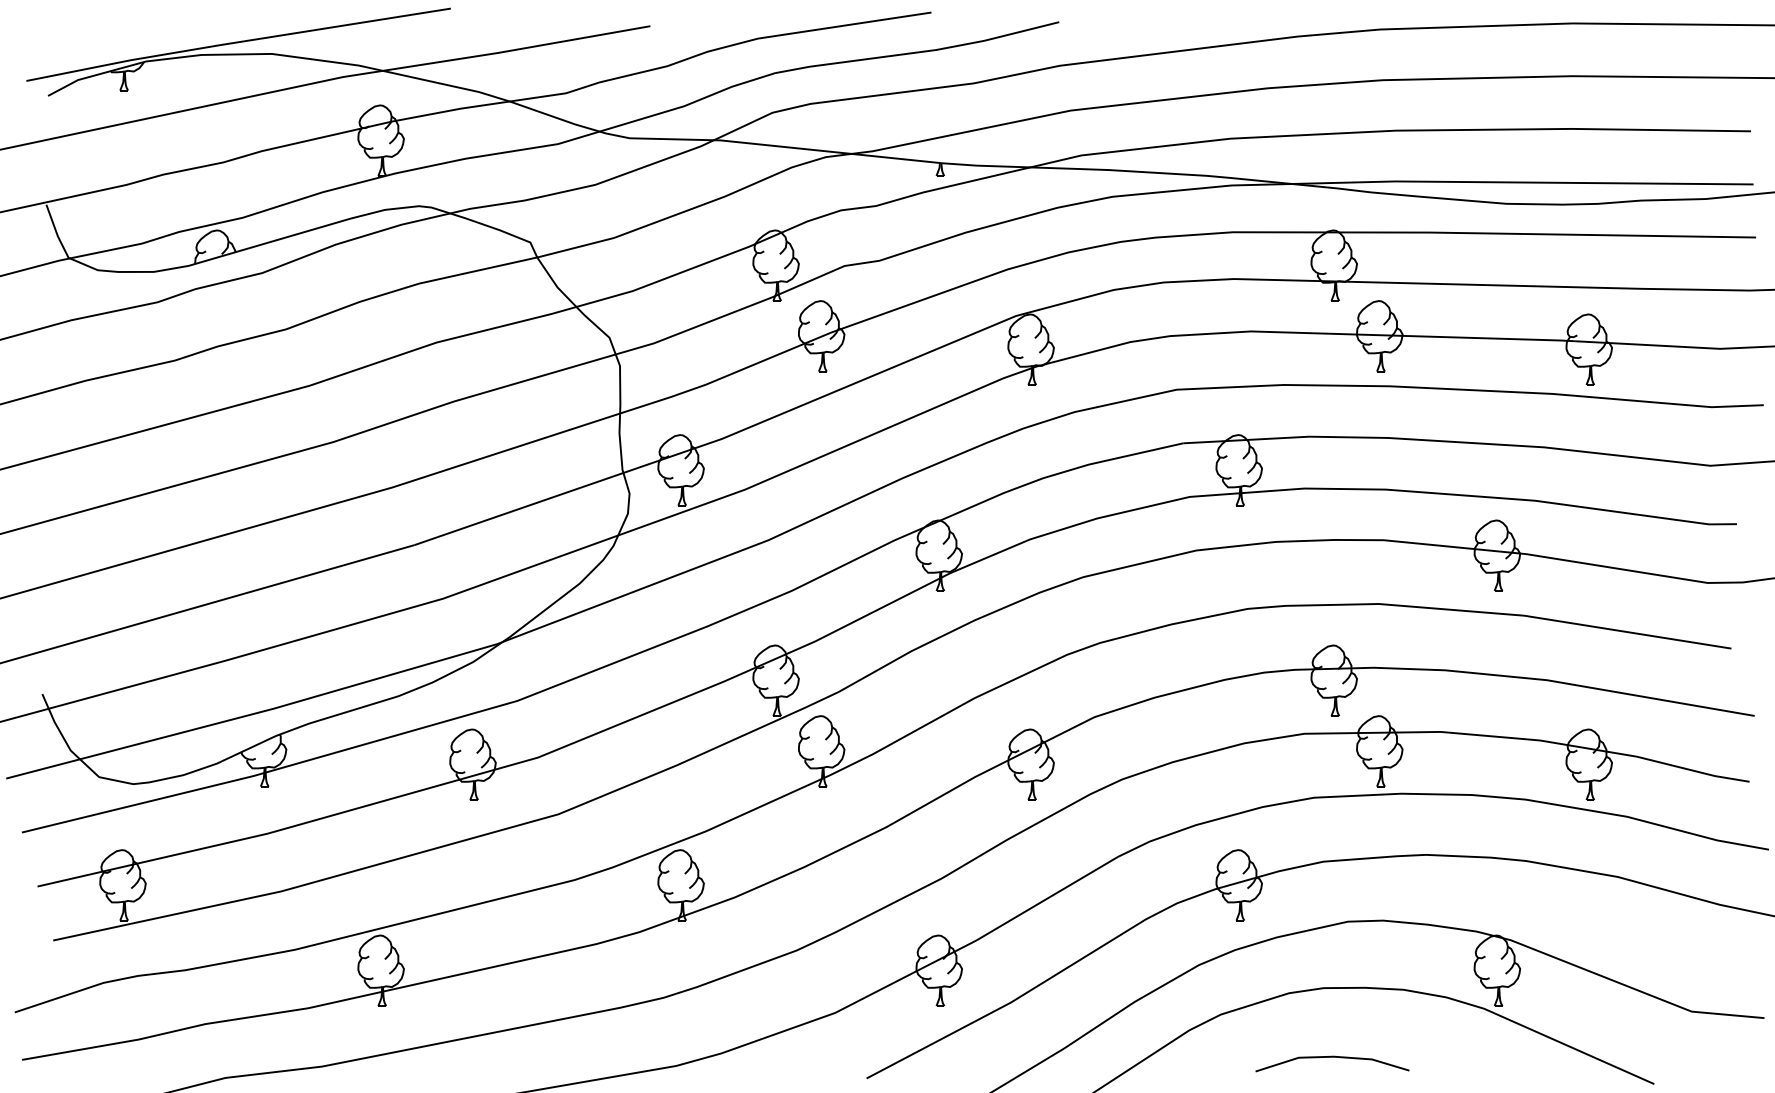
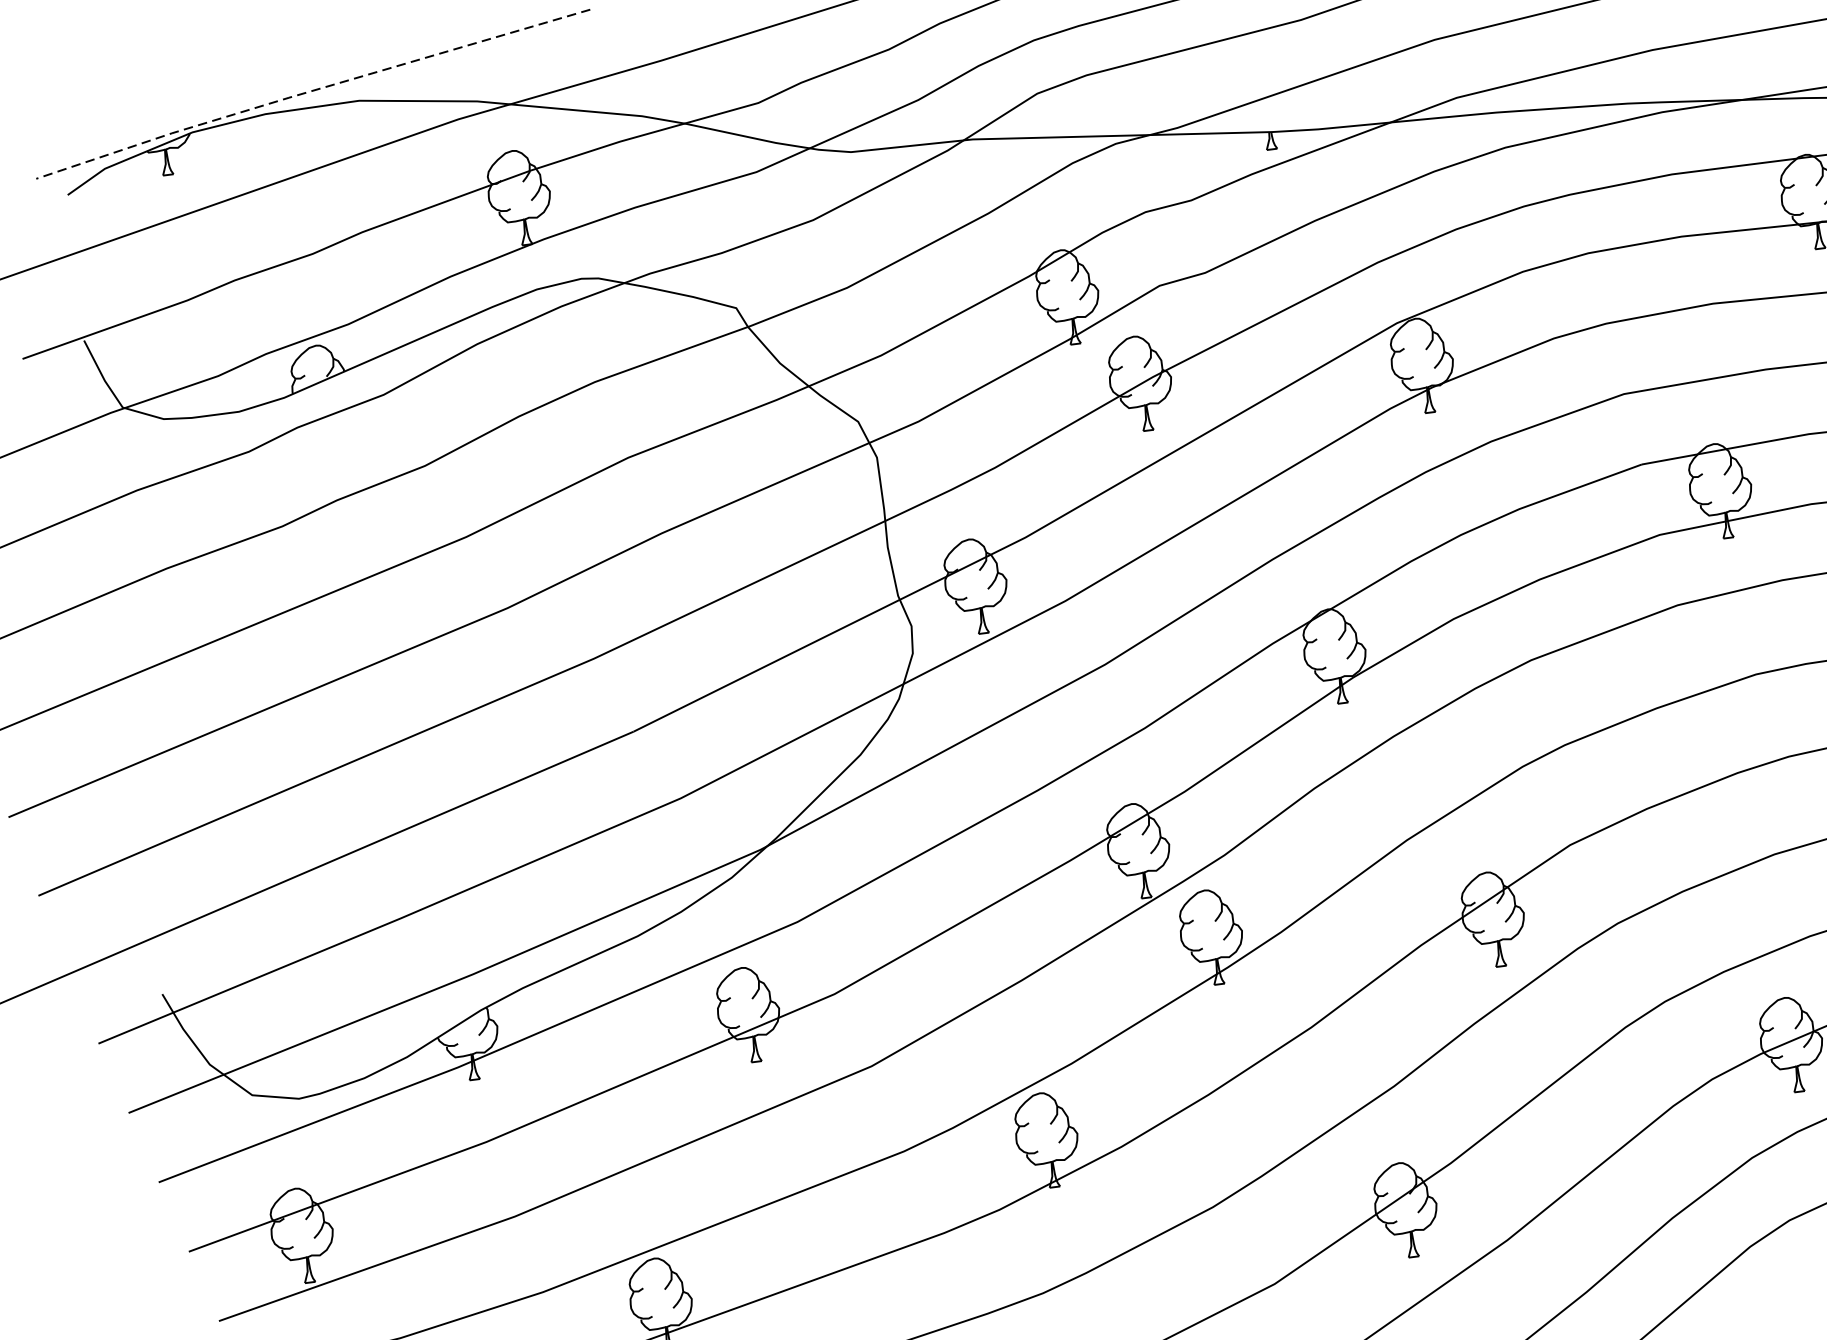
line: (237, 42) -> (311, 91), solid -> dashed

